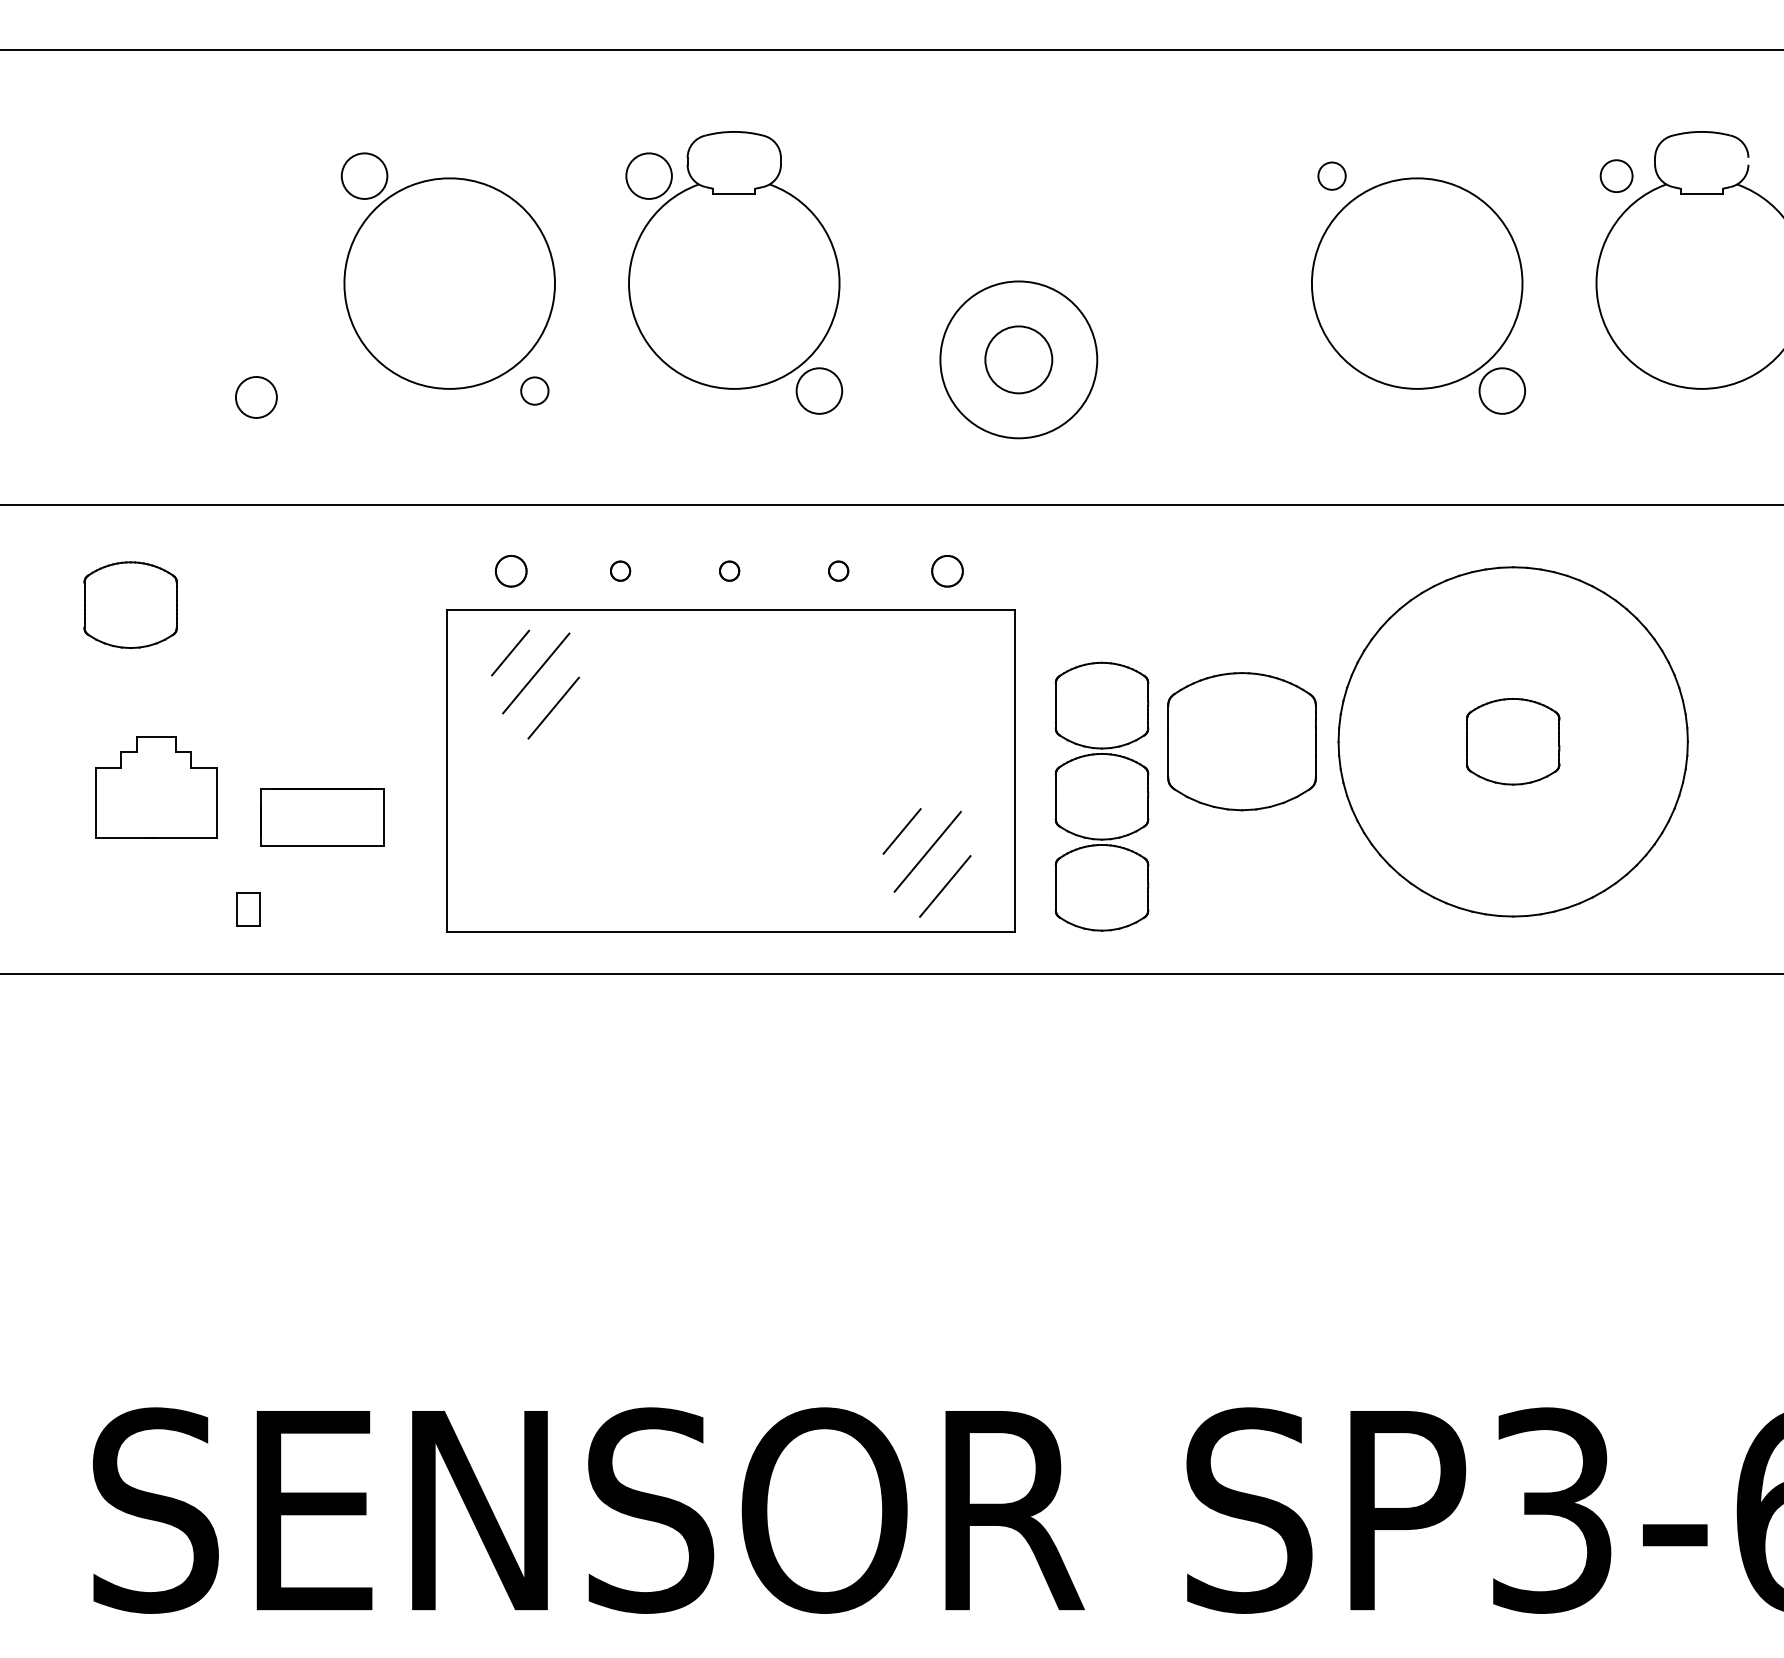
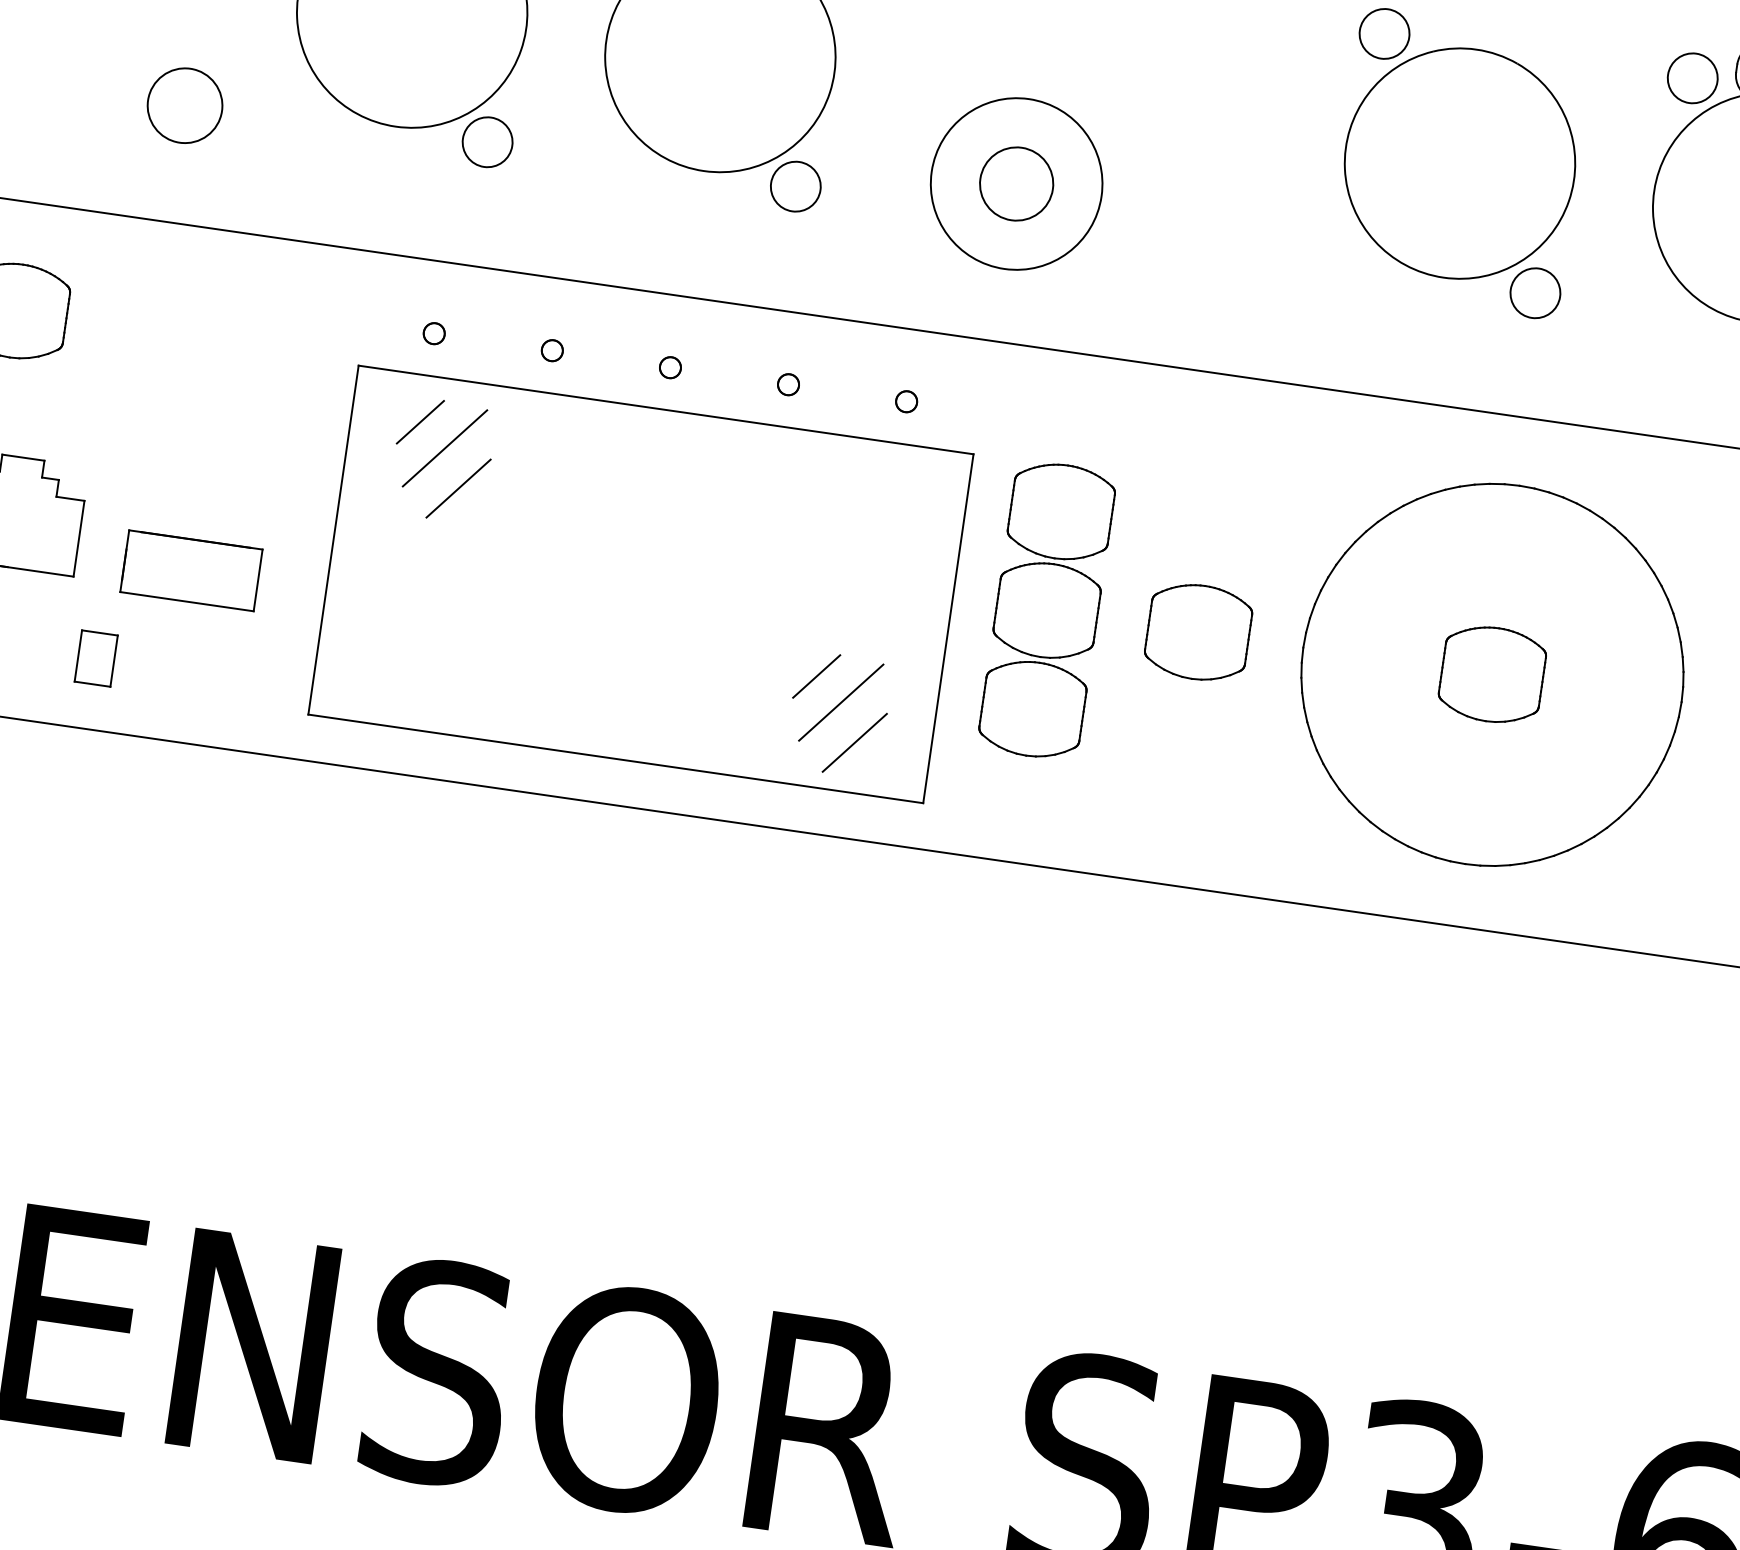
circle: (1331, 175) -> (1384, 33), size x1.67
circle: (1616, 175) -> (1692, 77), size x1.43
circle: (534, 390) -> (487, 141), size x1.67
circle: (256, 397) -> (185, 105), size x1.67
part: (511, 570) -> (434, 332), size x0.62
part: (947, 570) -> (906, 400), size x0.62
part: (1241, 741) -> (1198, 632), size x0.62
part: (1101, 796) -> (1046, 610), moved
part: (248, 908) -> (96, 657), size x1.43

